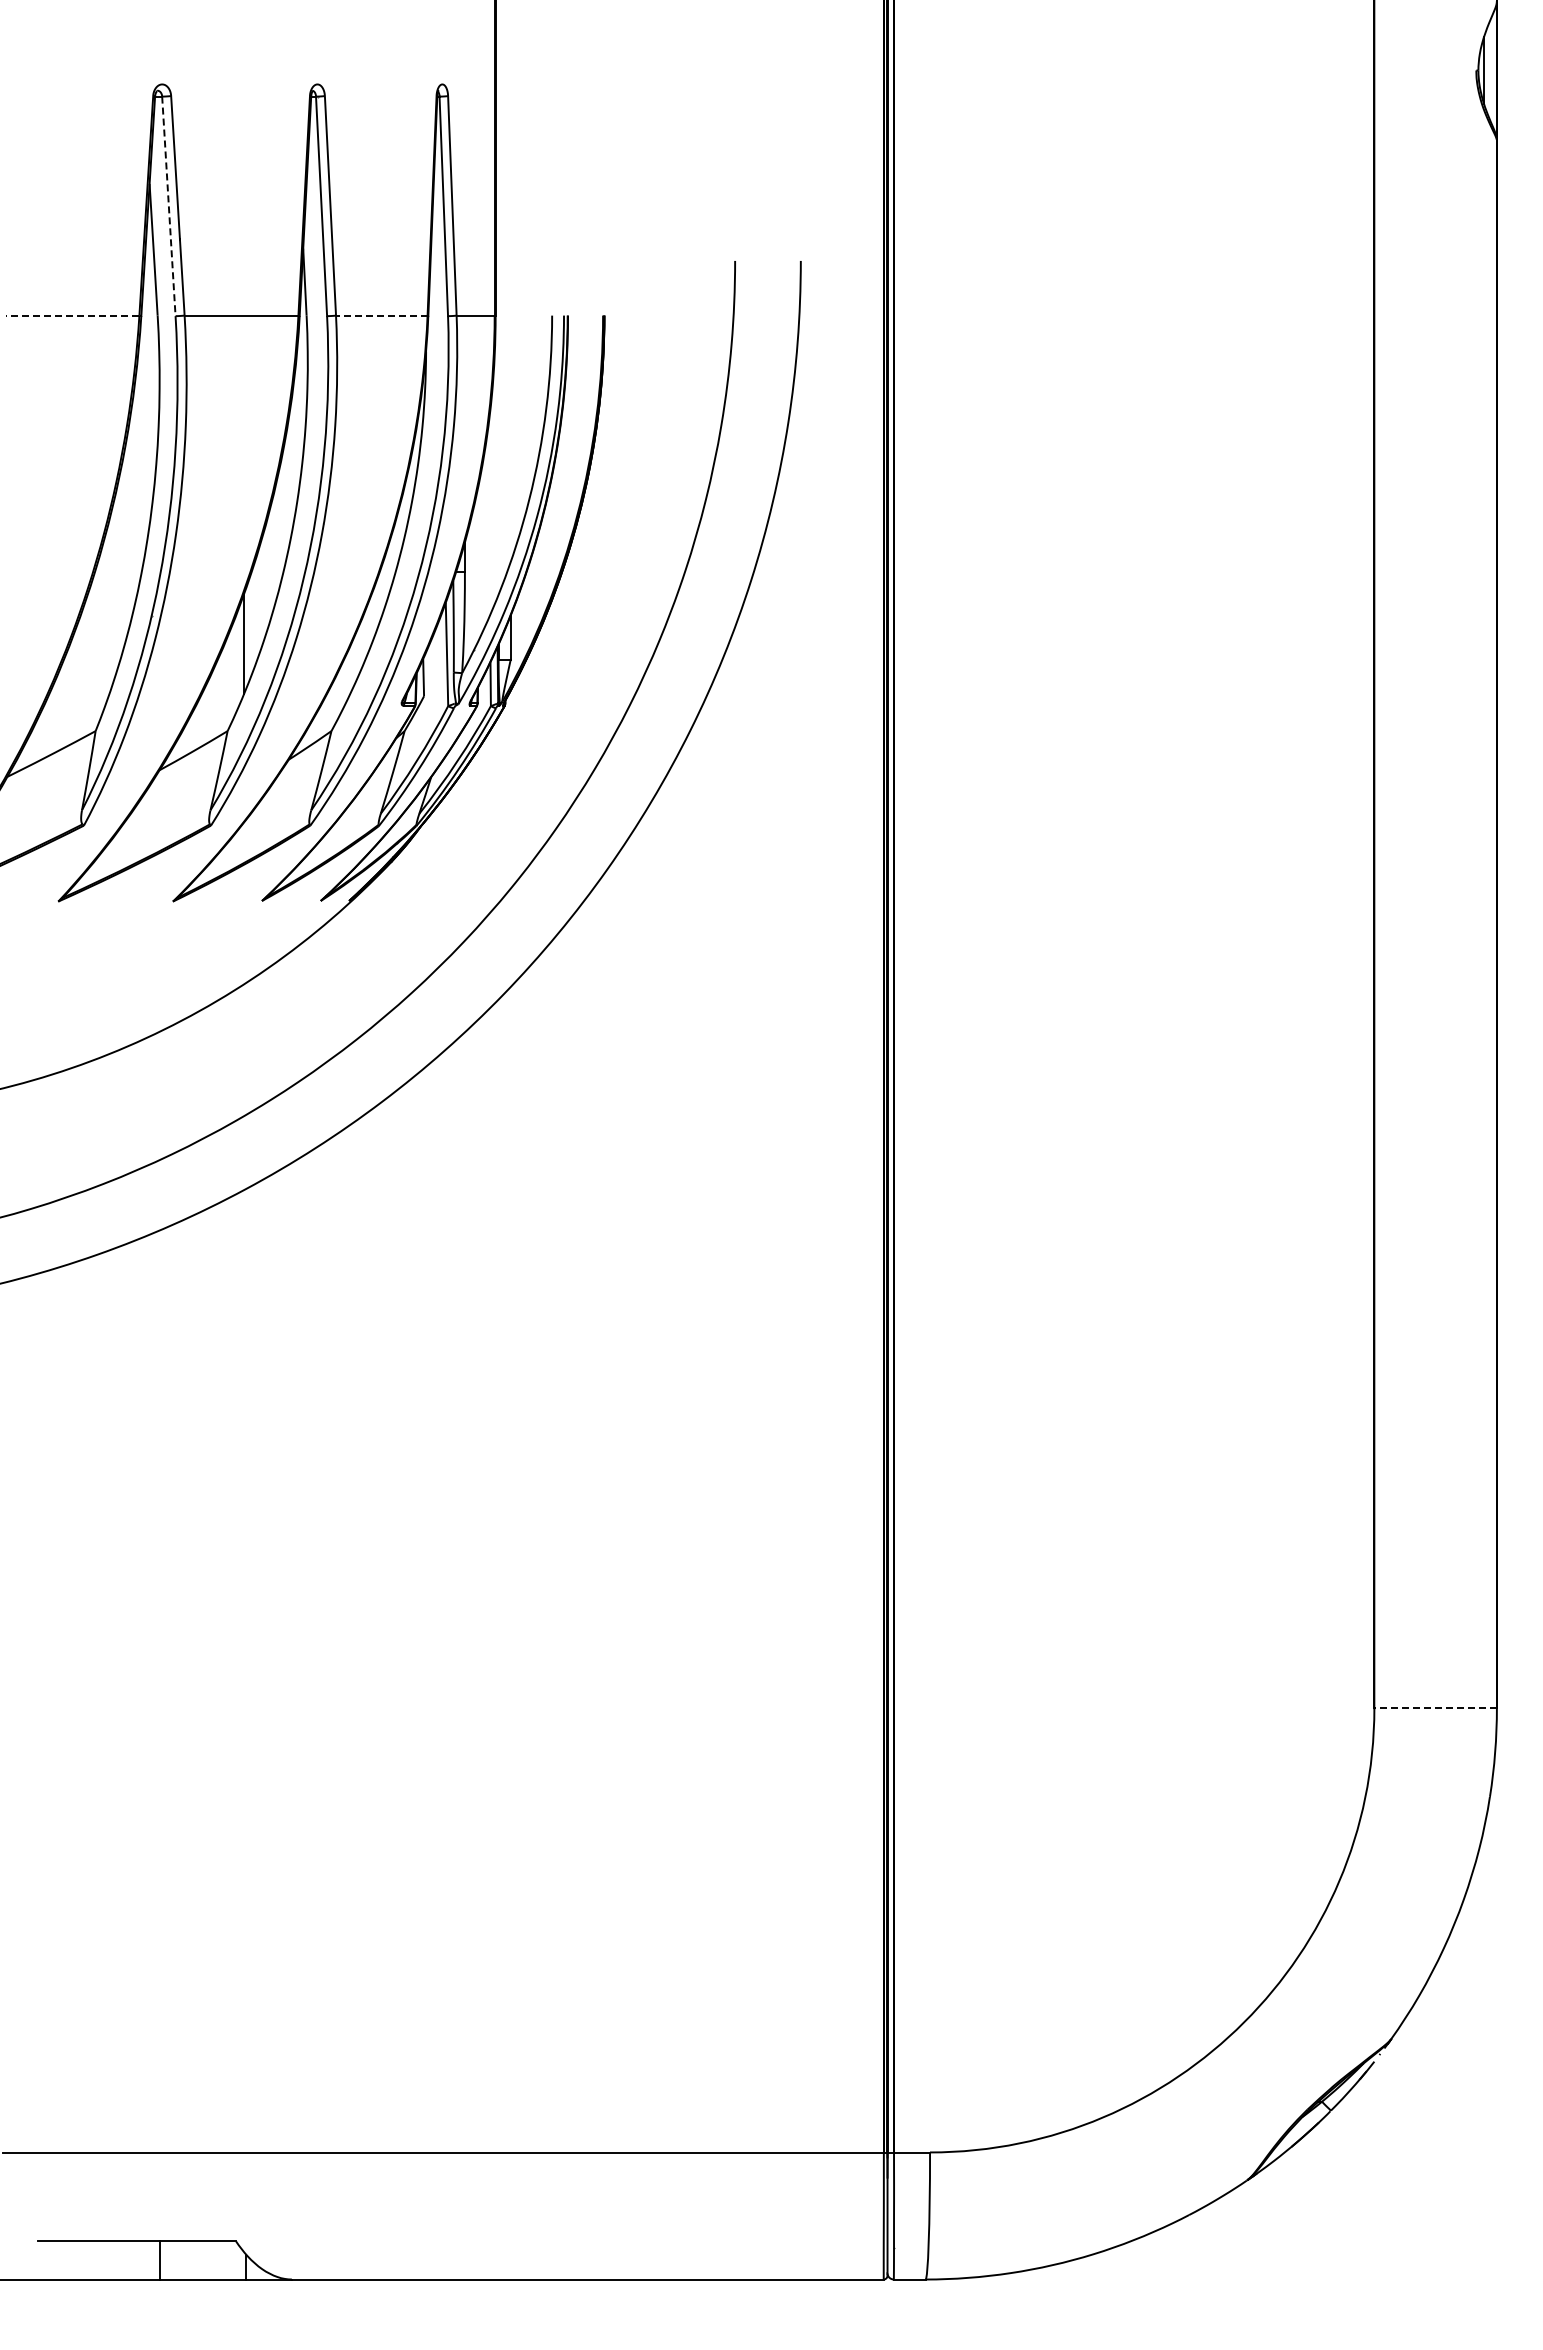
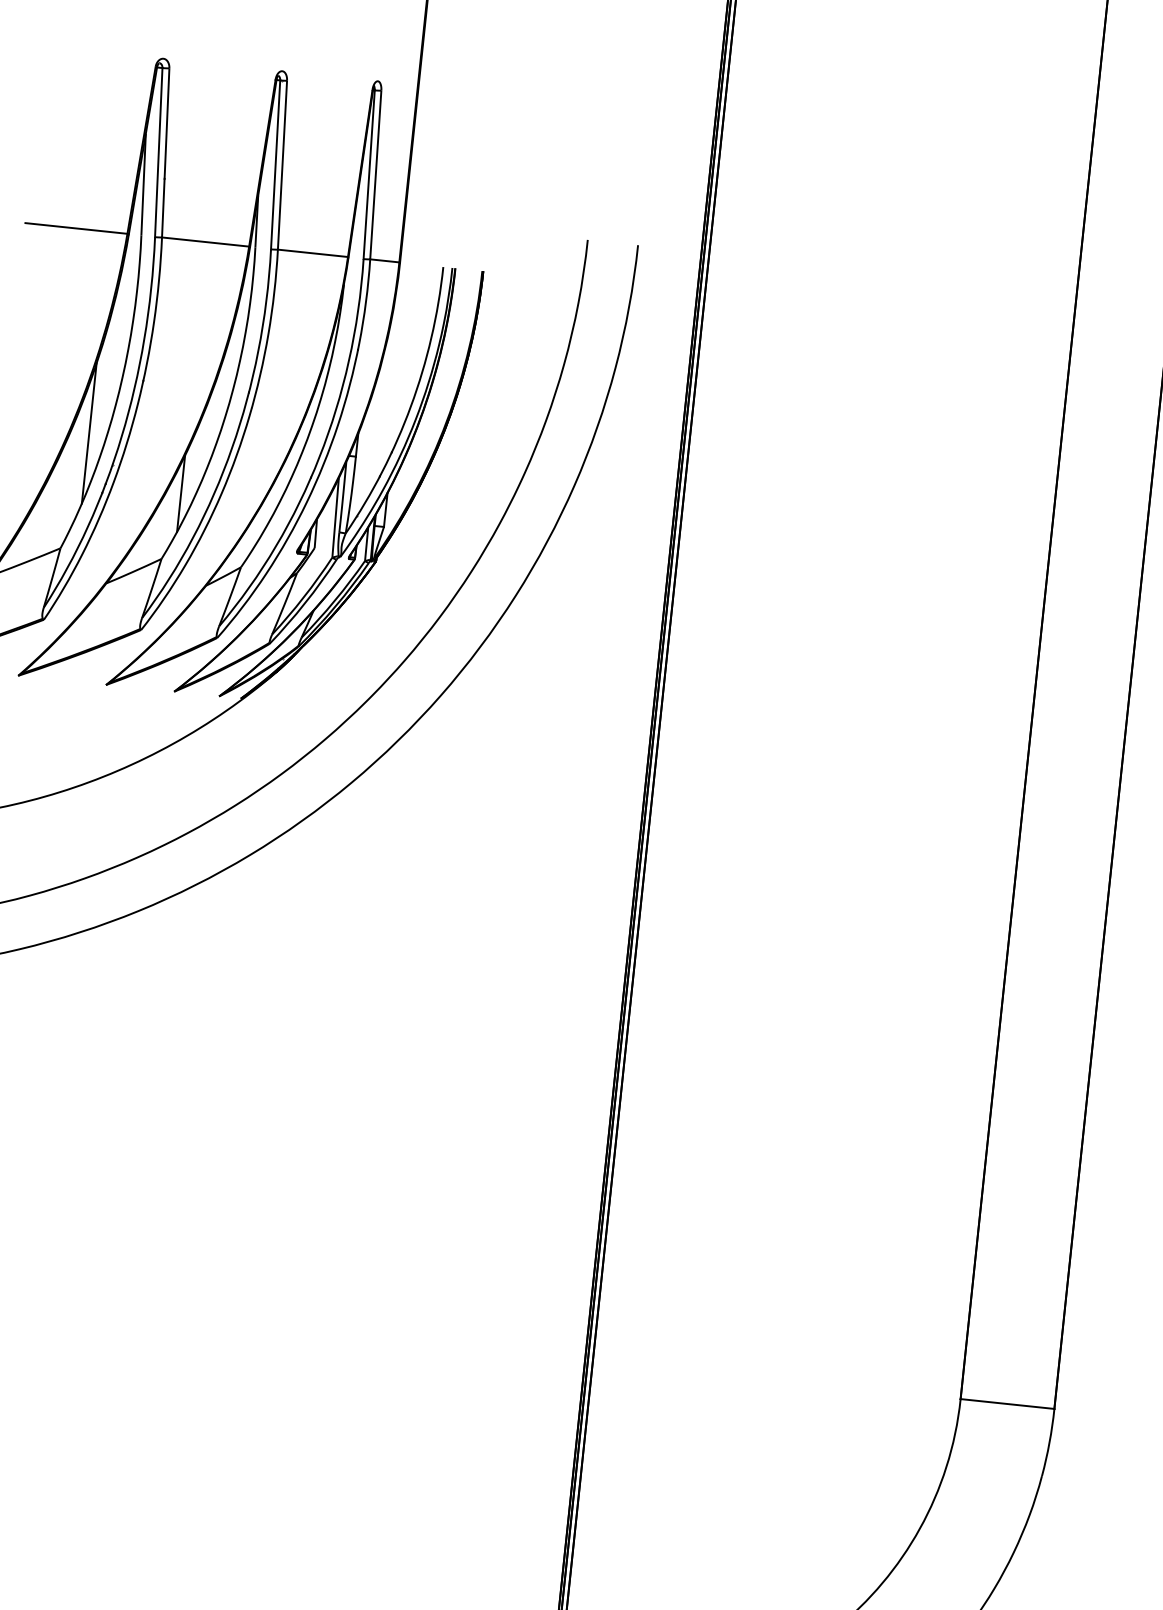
line: (168, 206) -> (158, 152), dashed -> solid
line: (72, 315) -> (76, 228), dashed -> solid
line: (381, 315) -> (312, 253), dashed -> solid
line: (117, 578) -> (89, 433), added
line: (1435, 1708) -> (1007, 1404), dashed -> solid

